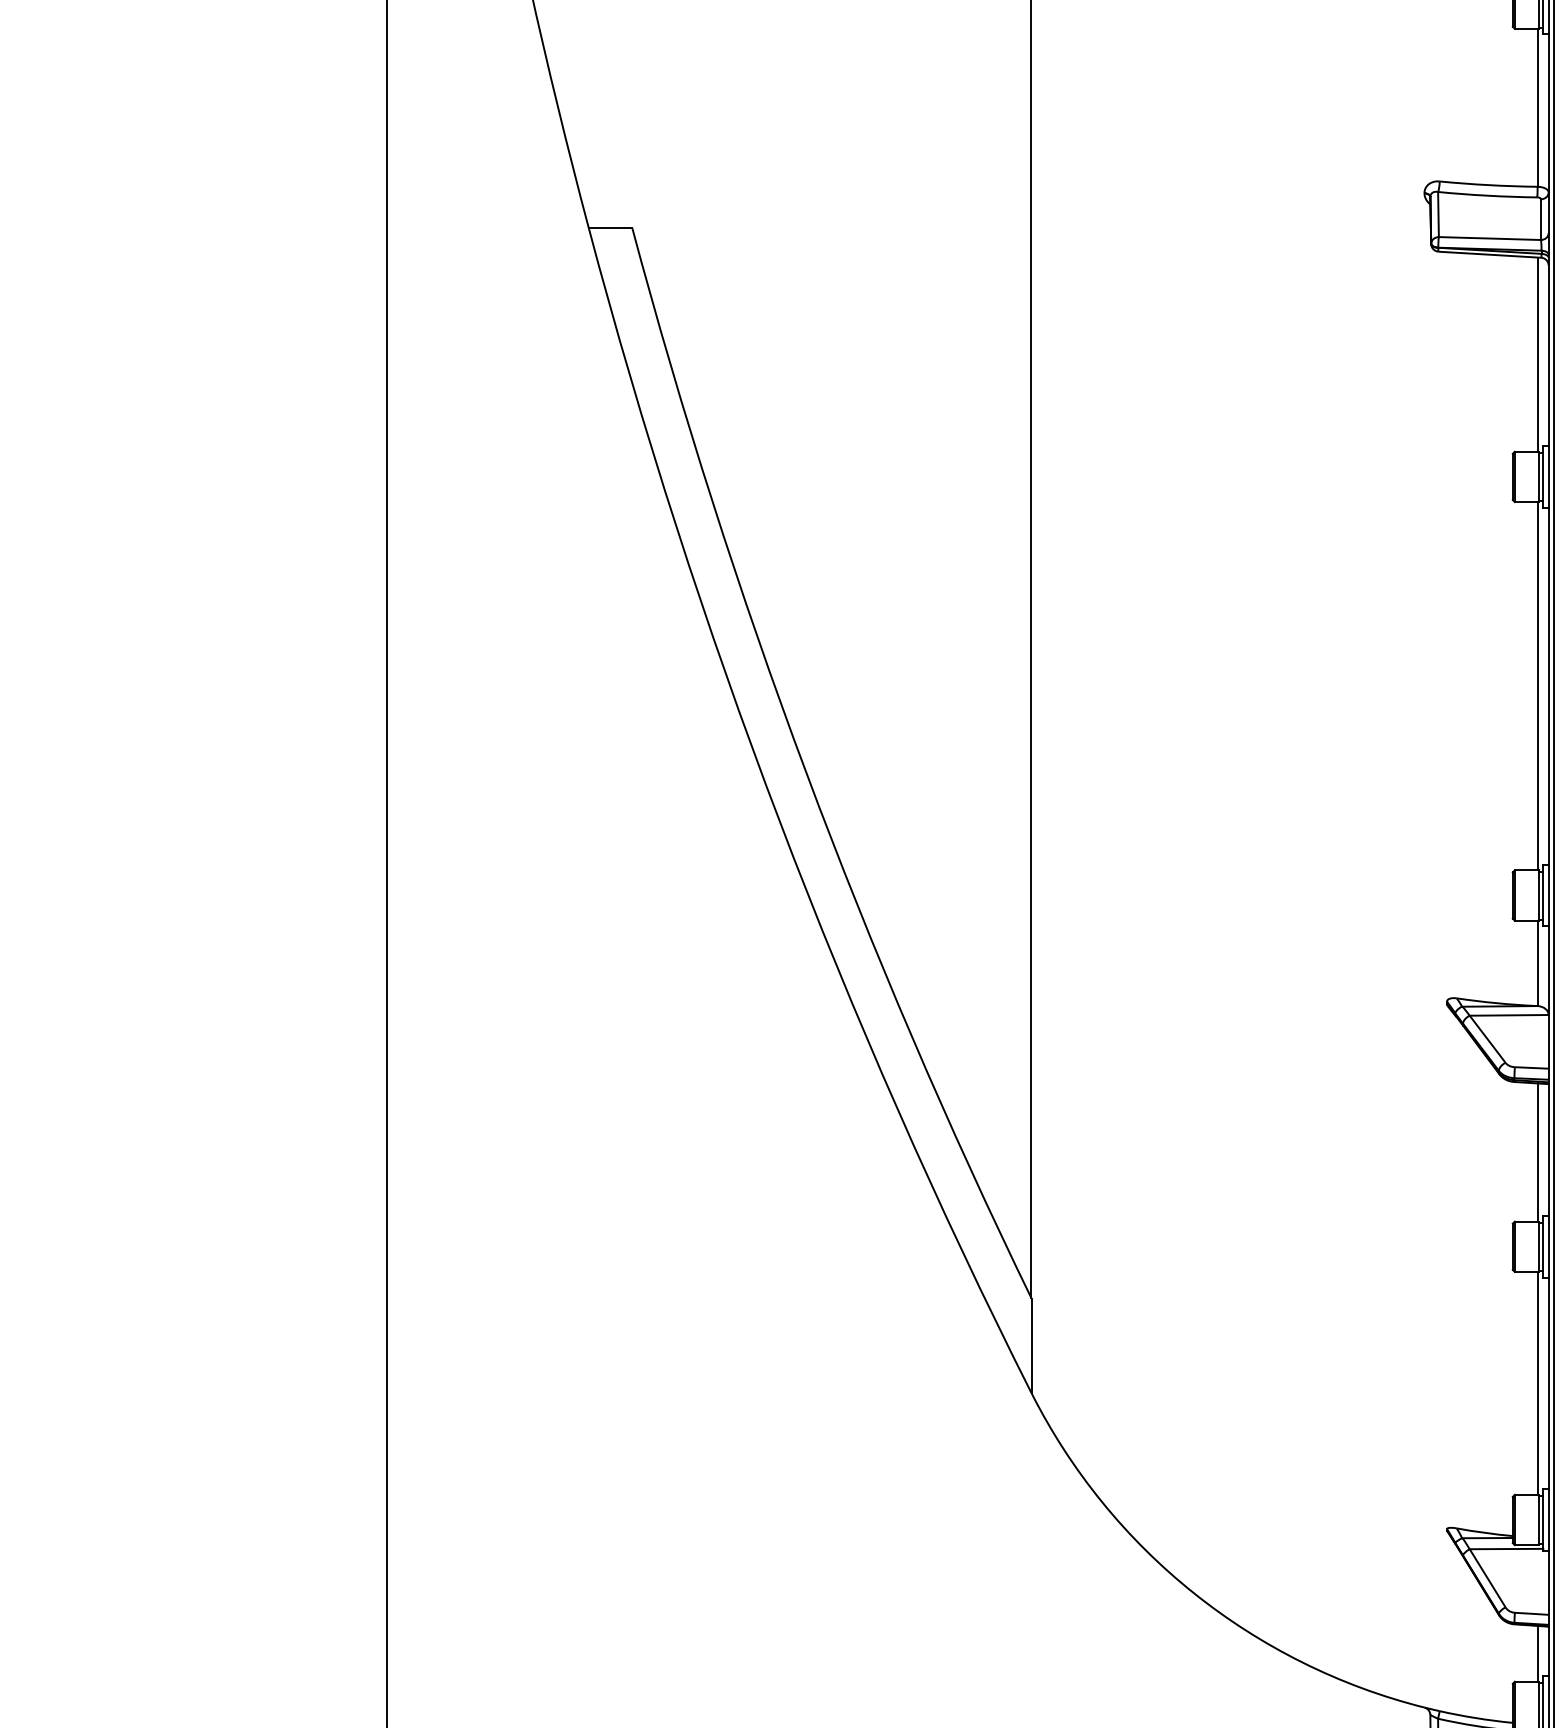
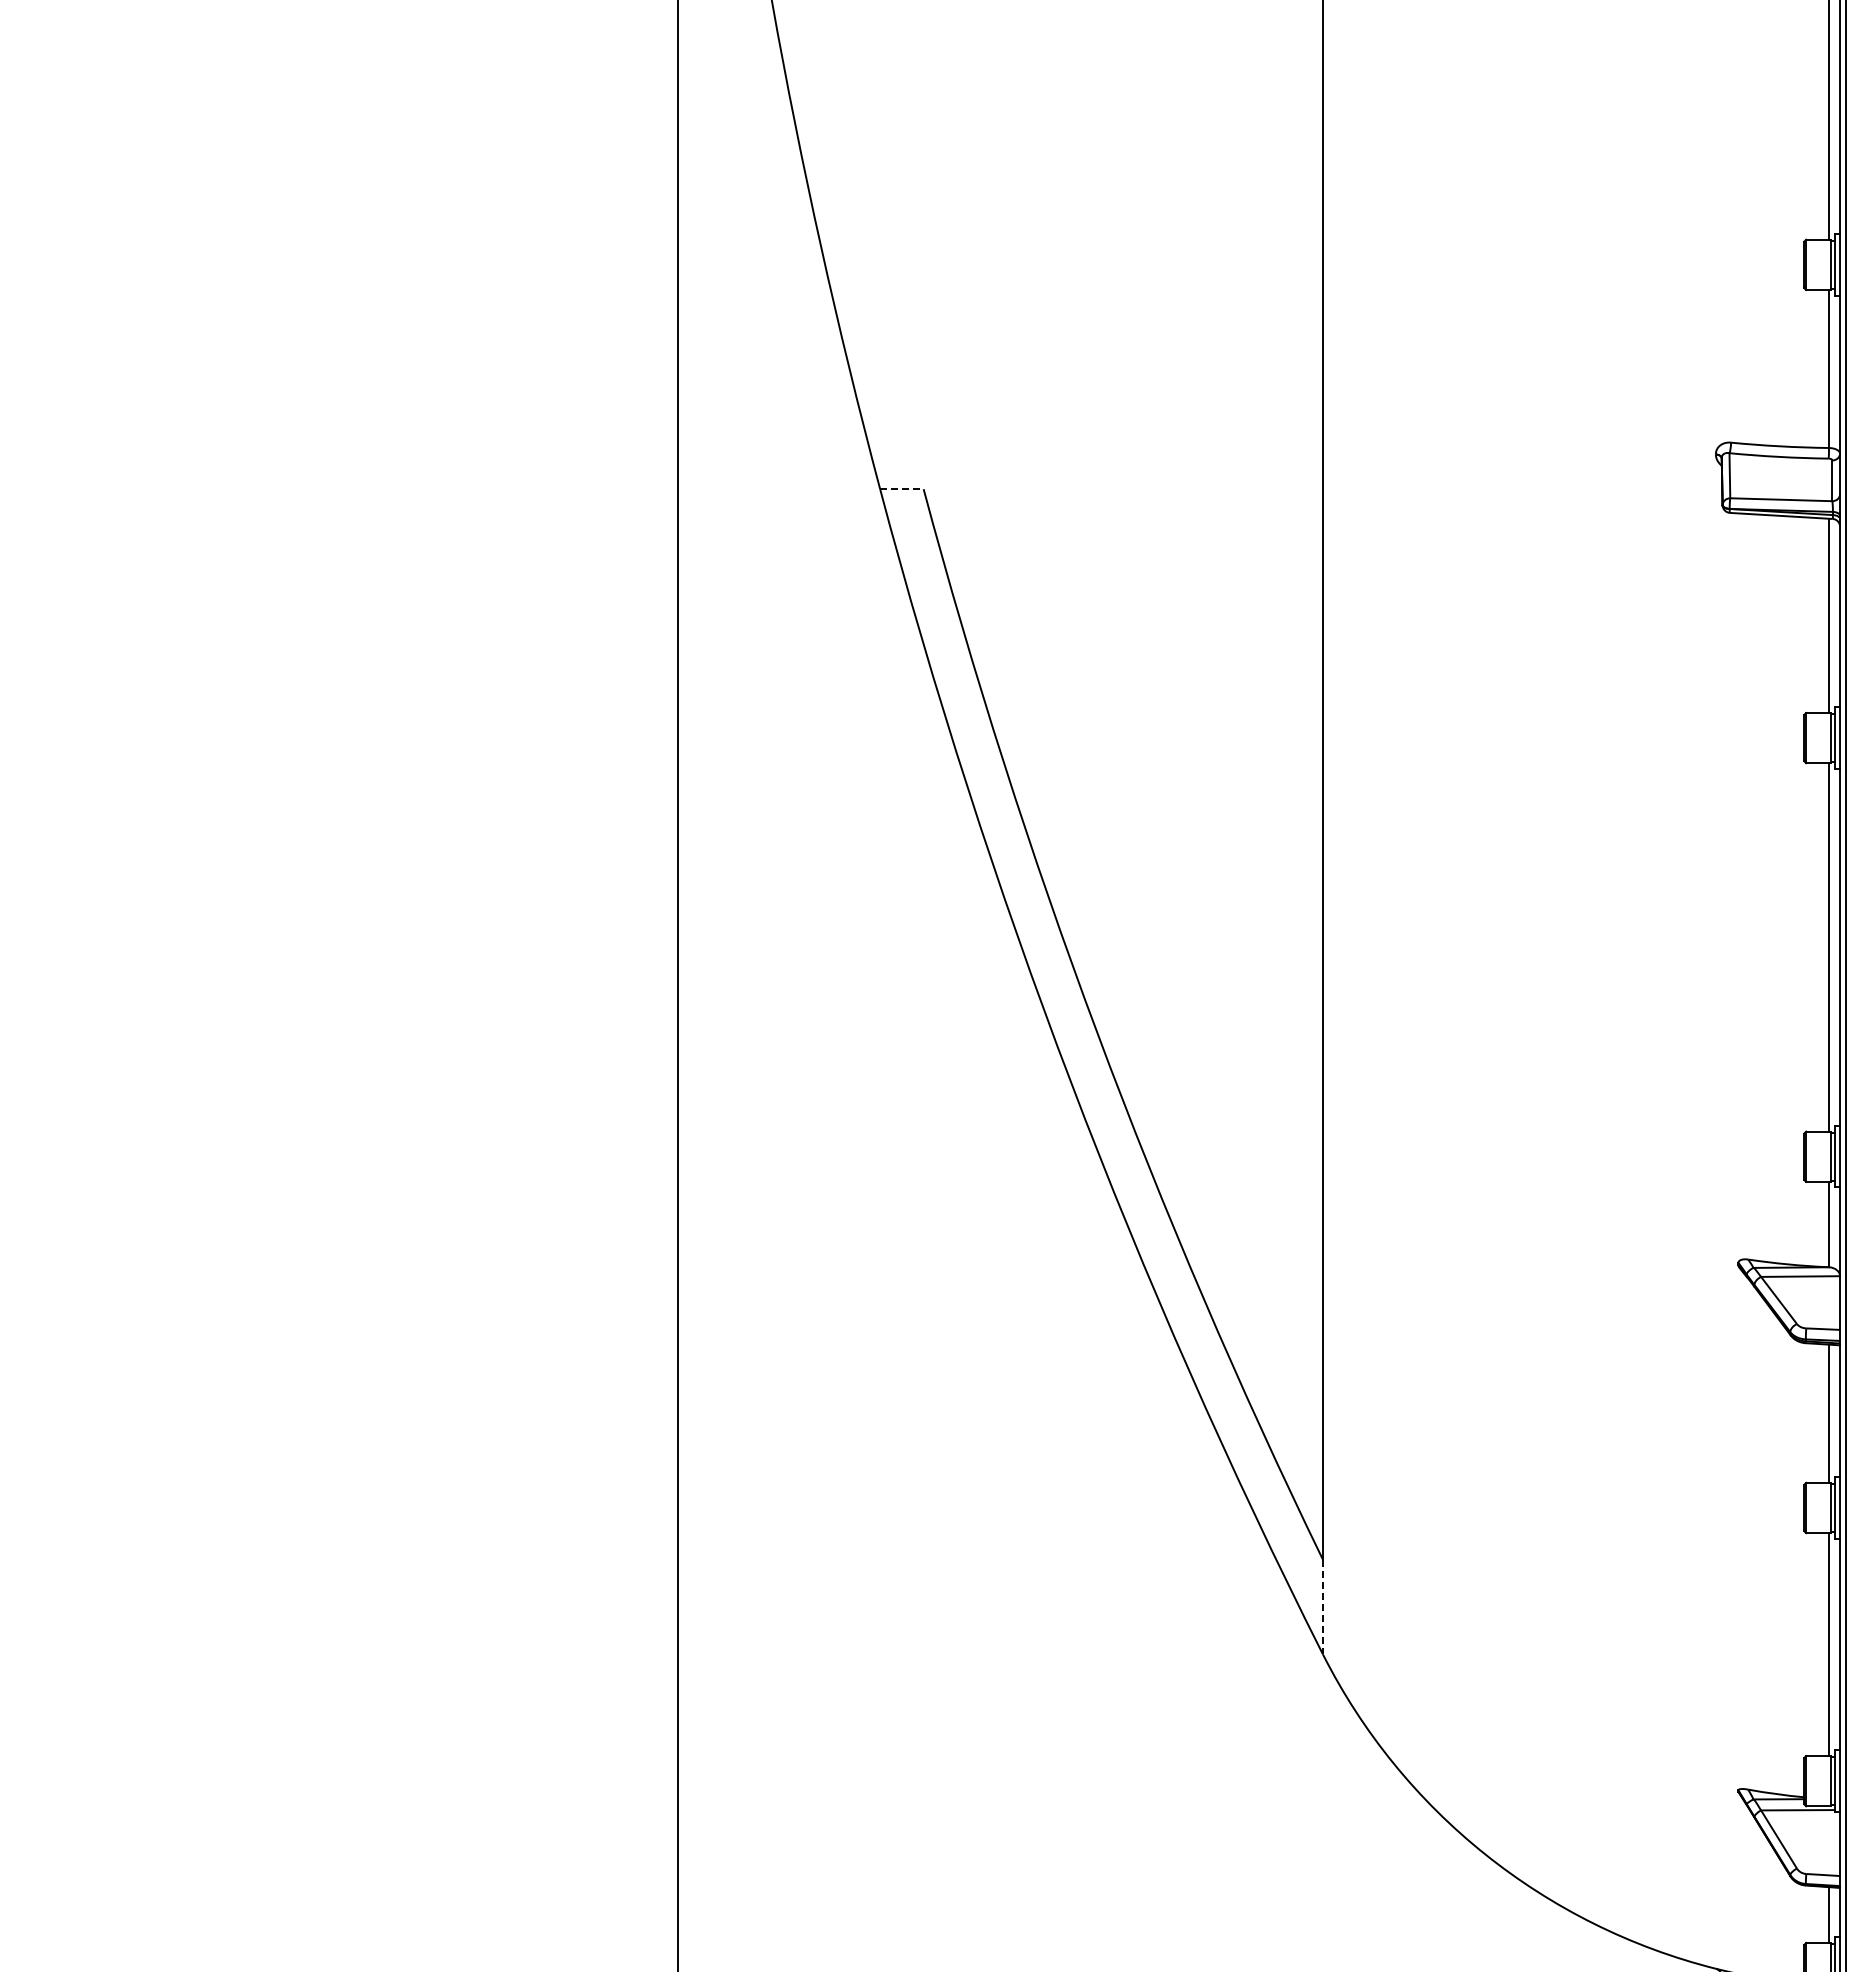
line: (610, 228) -> (901, 489), solid -> dashed
line: (1031, 1346) -> (1322, 1607), solid -> dashed

